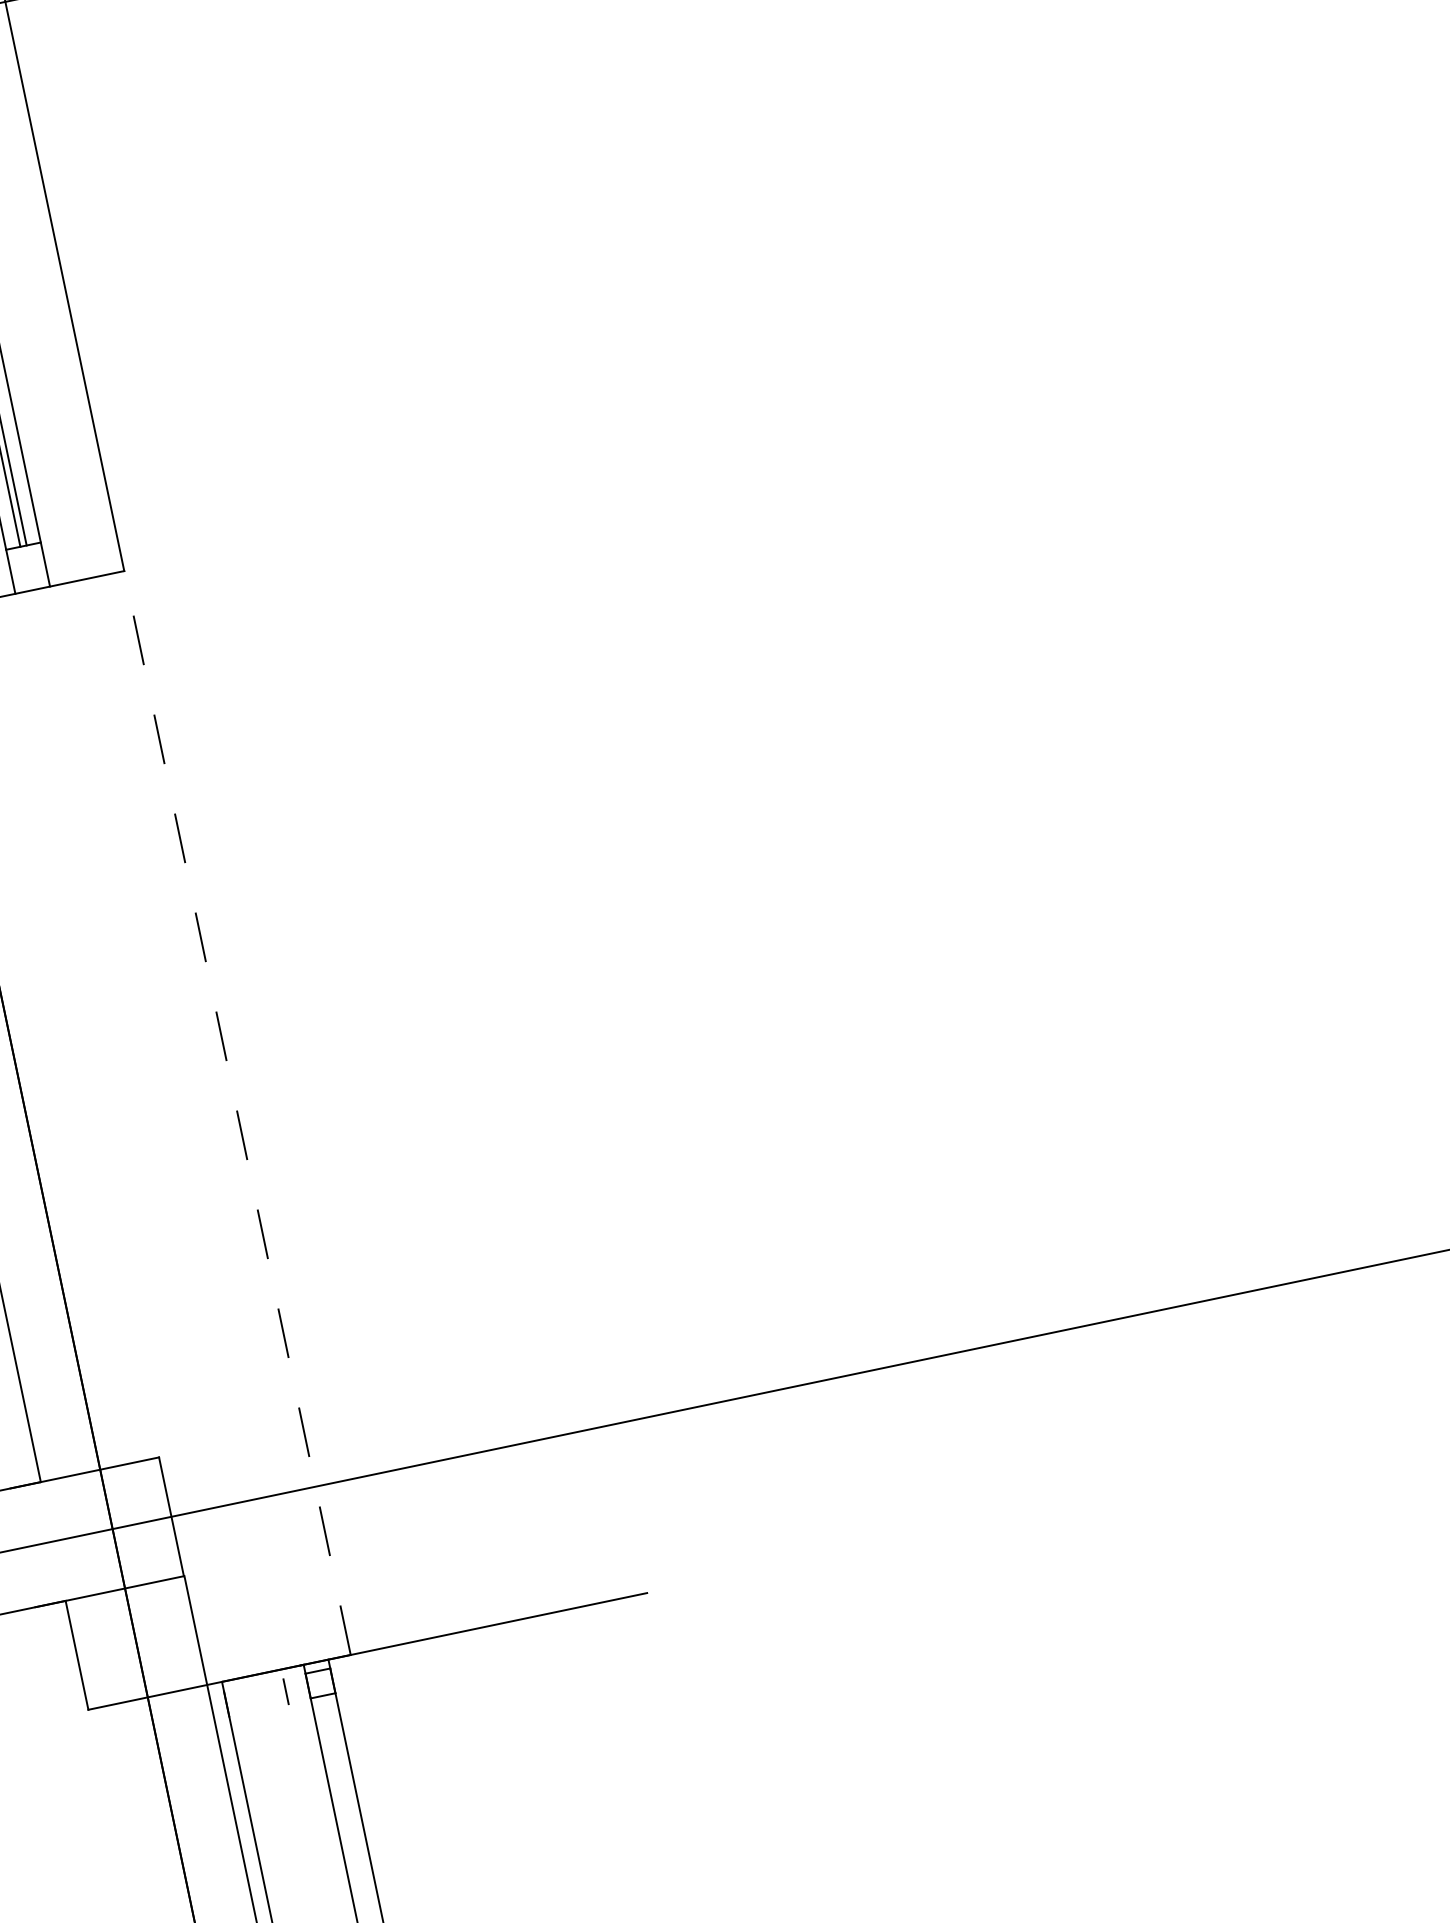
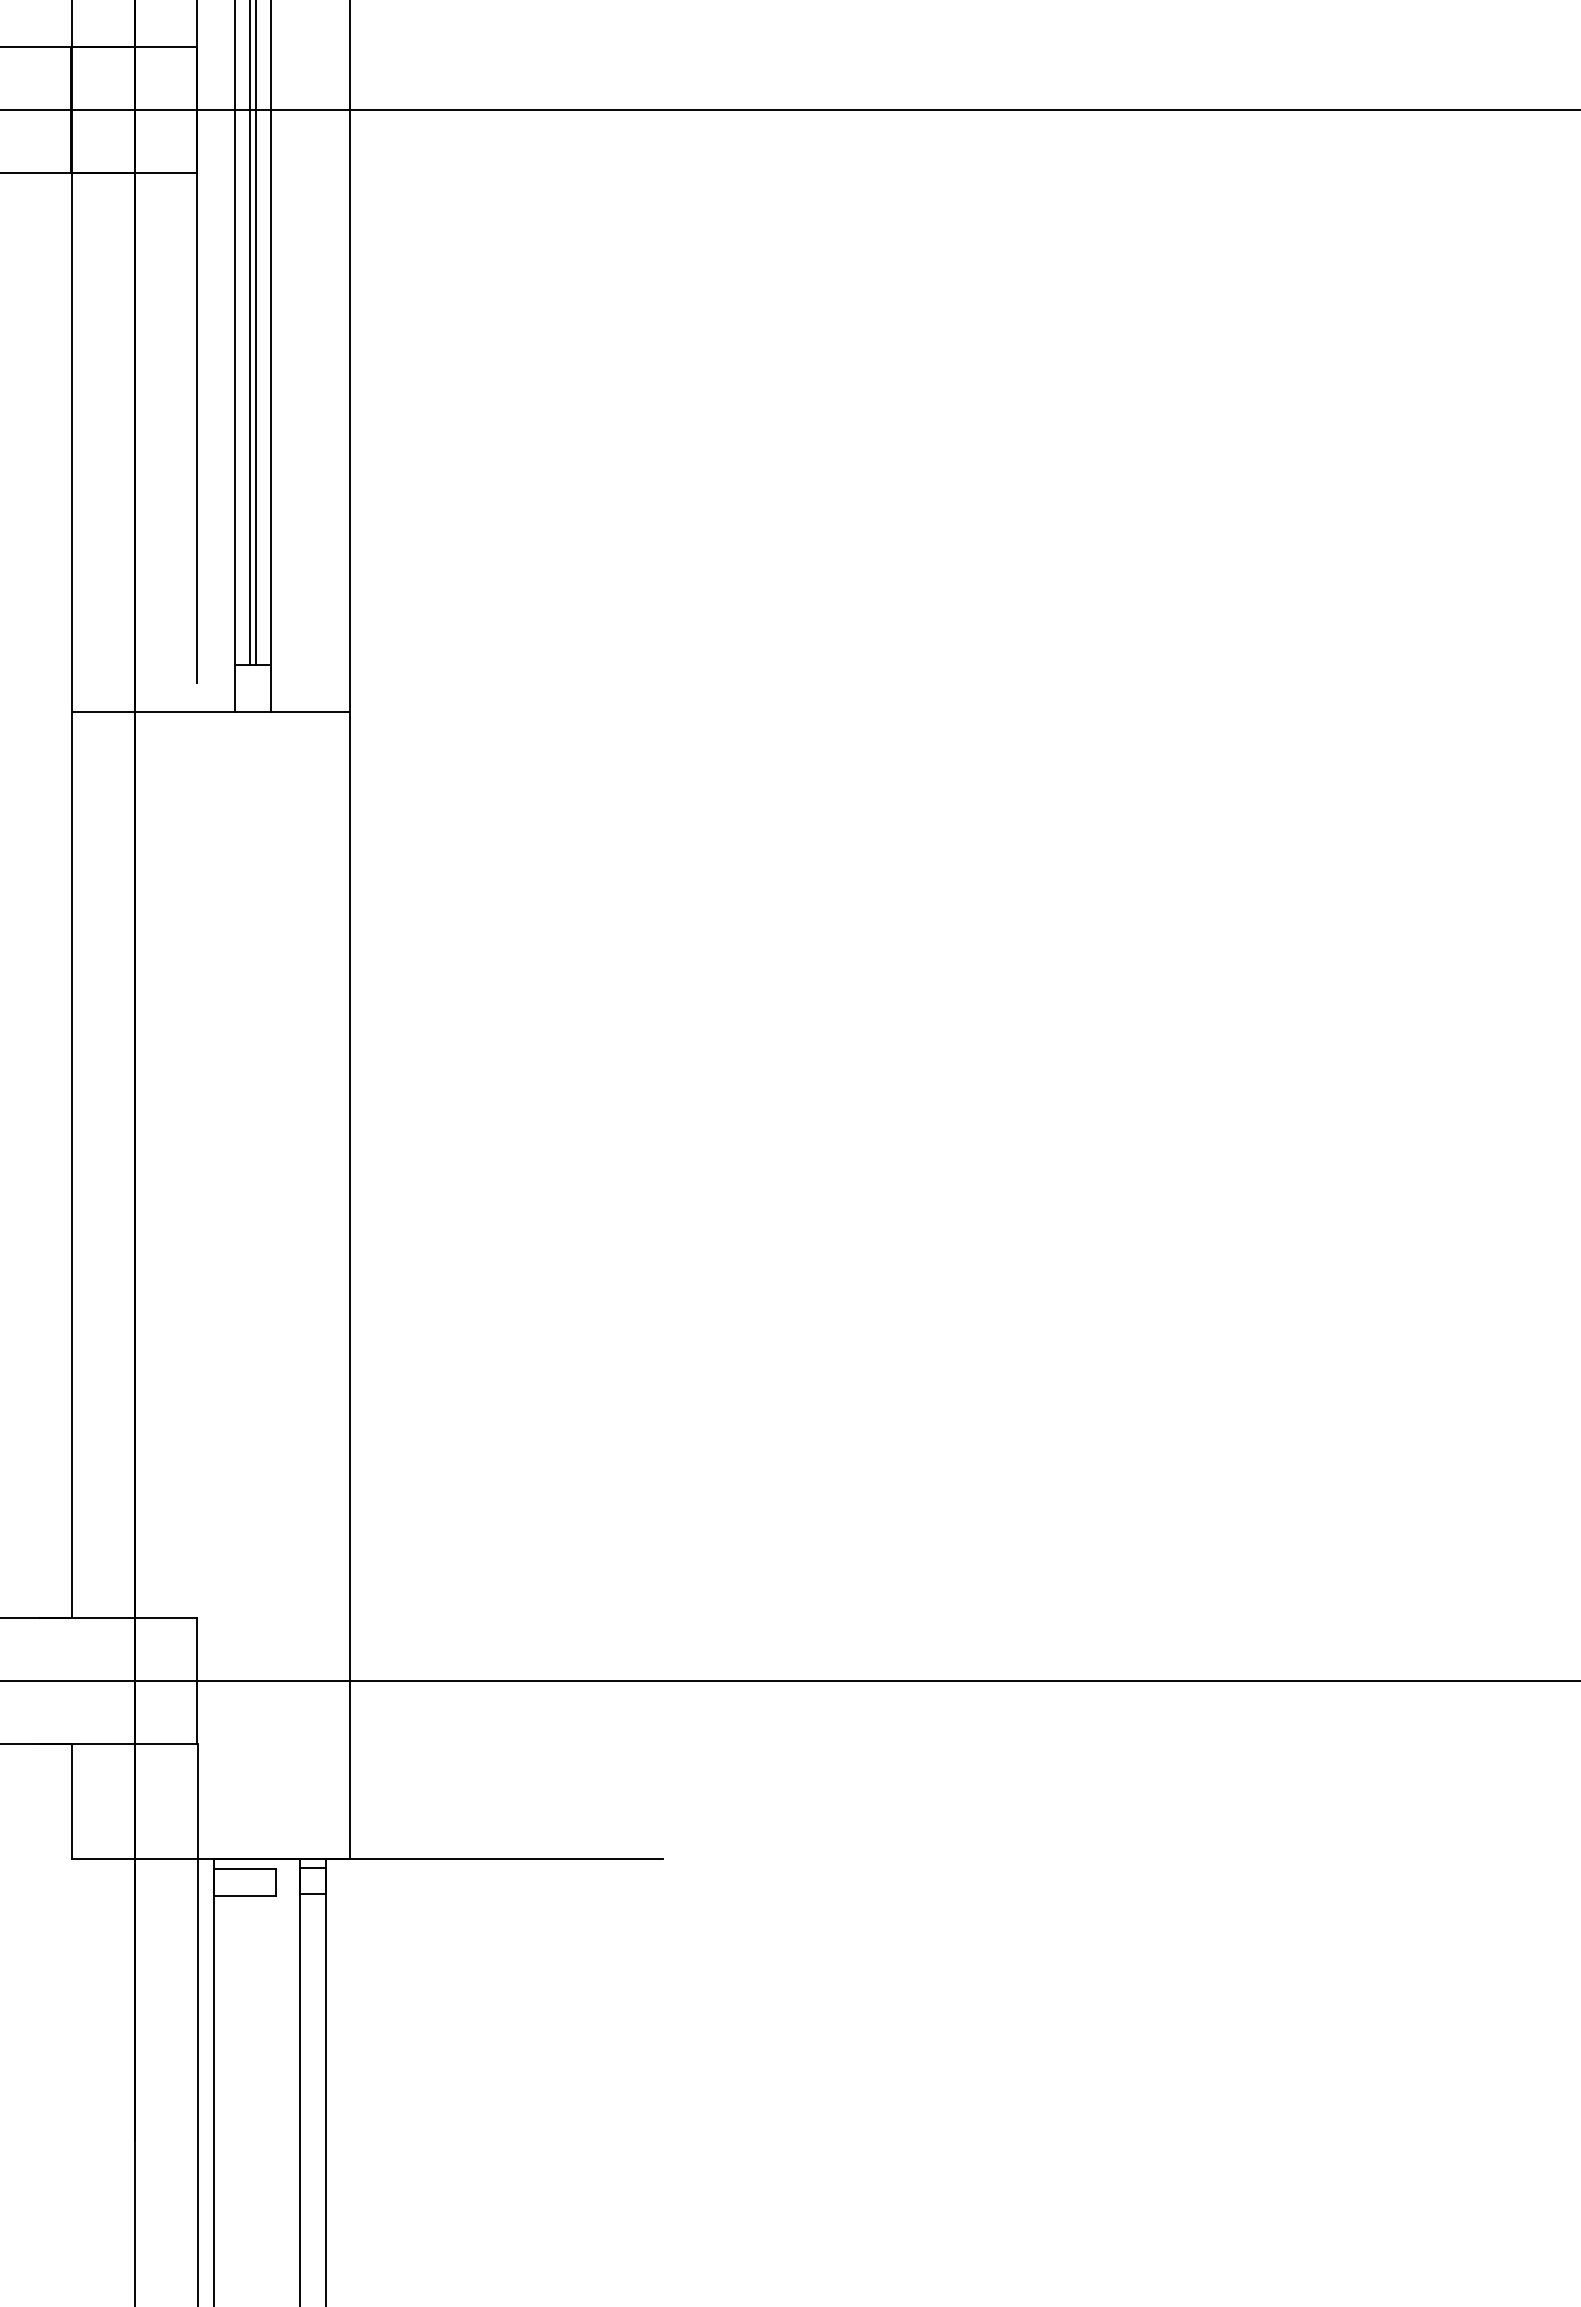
line: (237, 1112) -> (349, 1284), dashed -> solid
line: (253, 1685) -> (244, 1869), added
line: (258, 1710) -> (244, 1895), added

